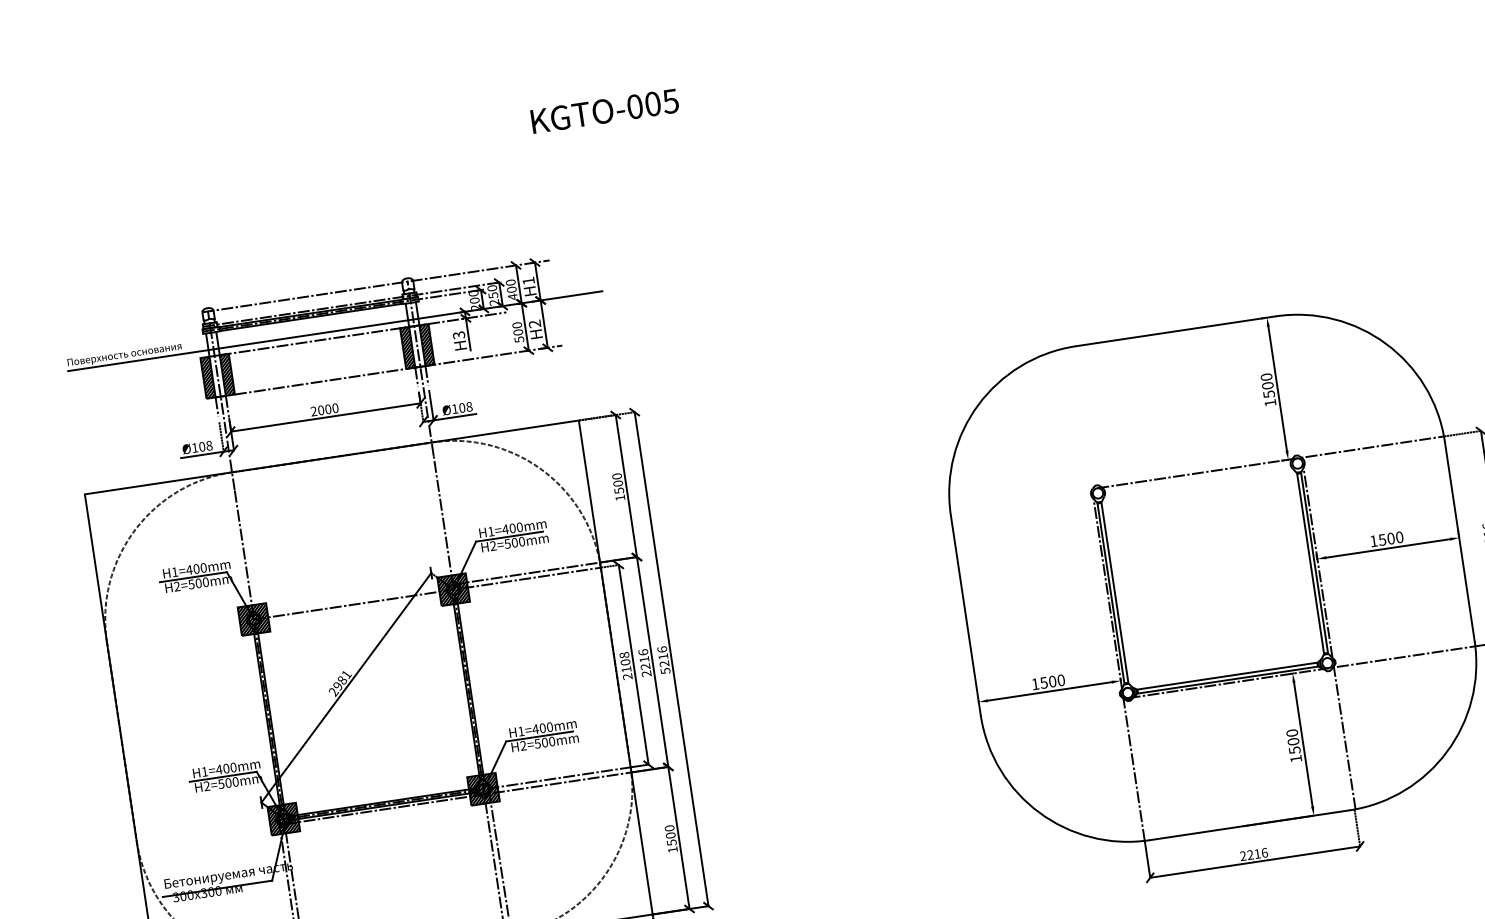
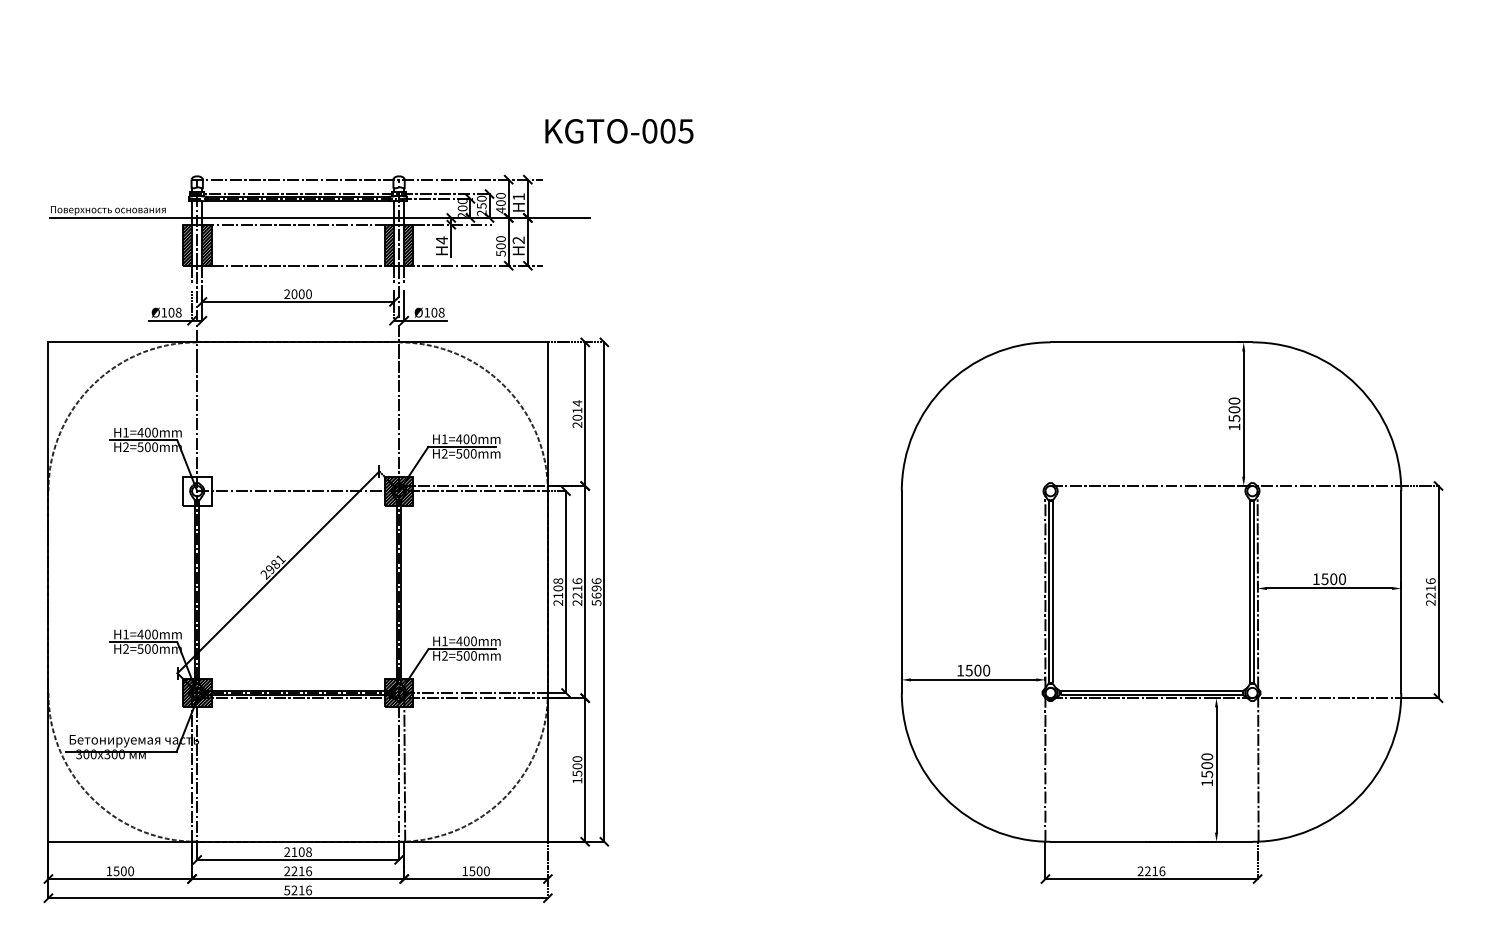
text: (605, 111) -> (619, 131), moved
text: (458, 335) -> (441, 240), H3 -> H4
text: (618, 486) -> (577, 413), 1500 -> 2014
hatch: (253, 618) -> (196, 490), removed
text: (663, 659) -> (596, 591), 5216 -> 5696

